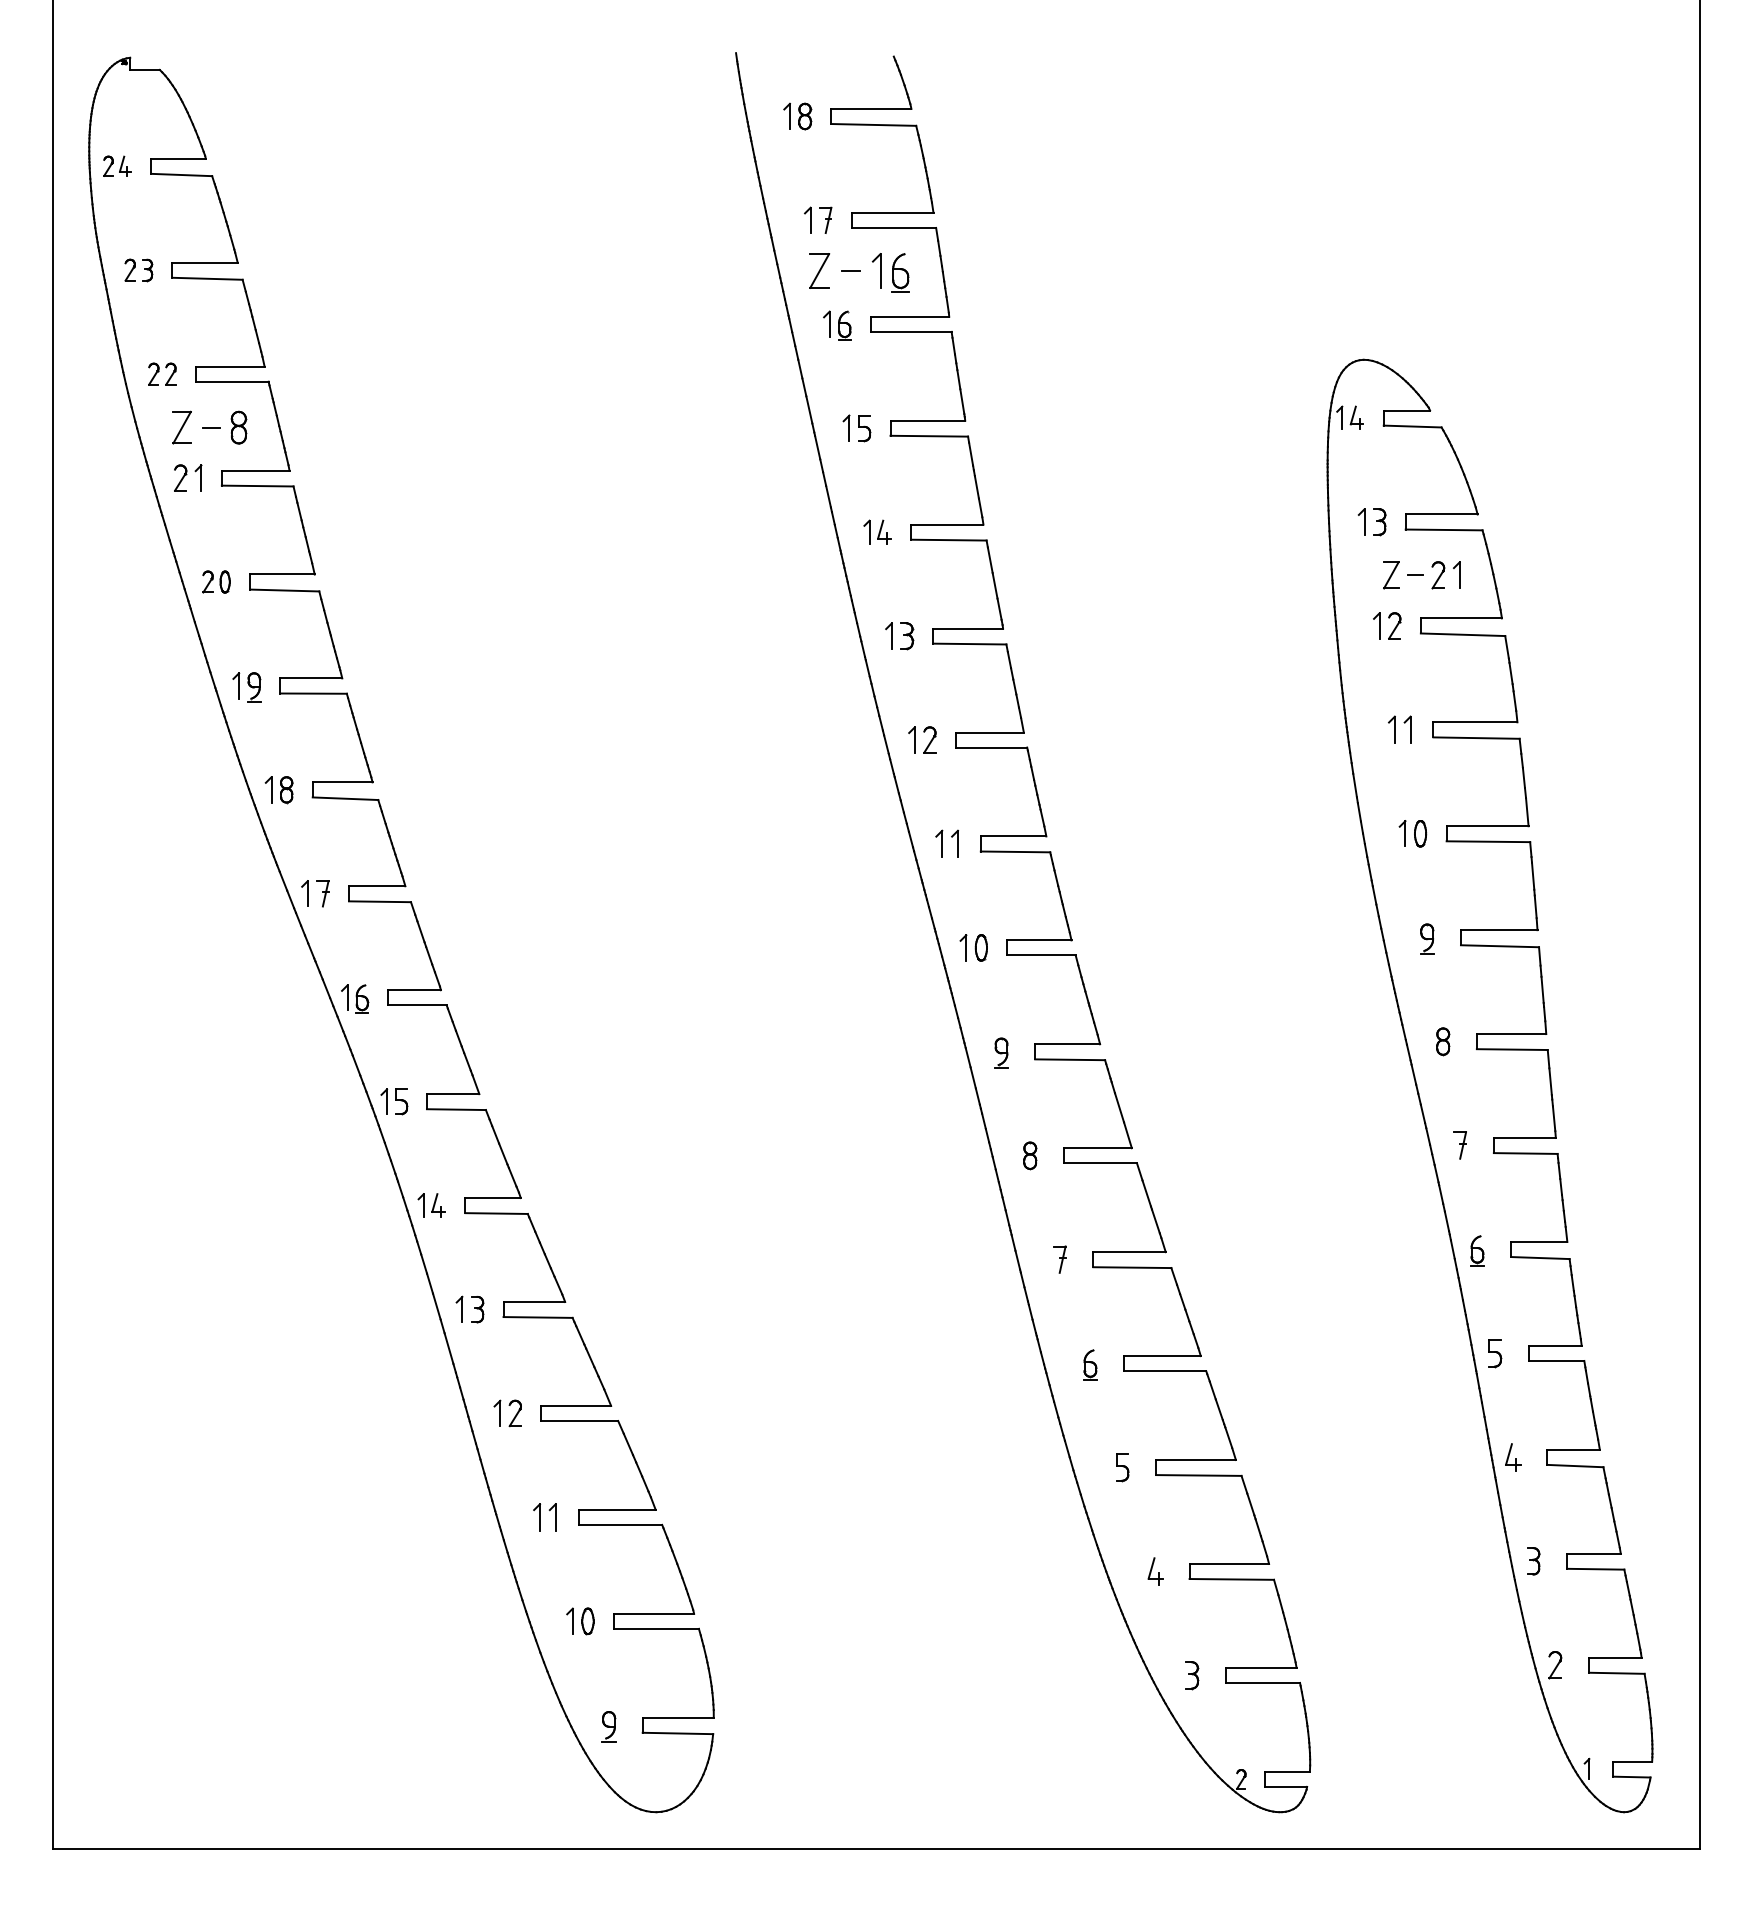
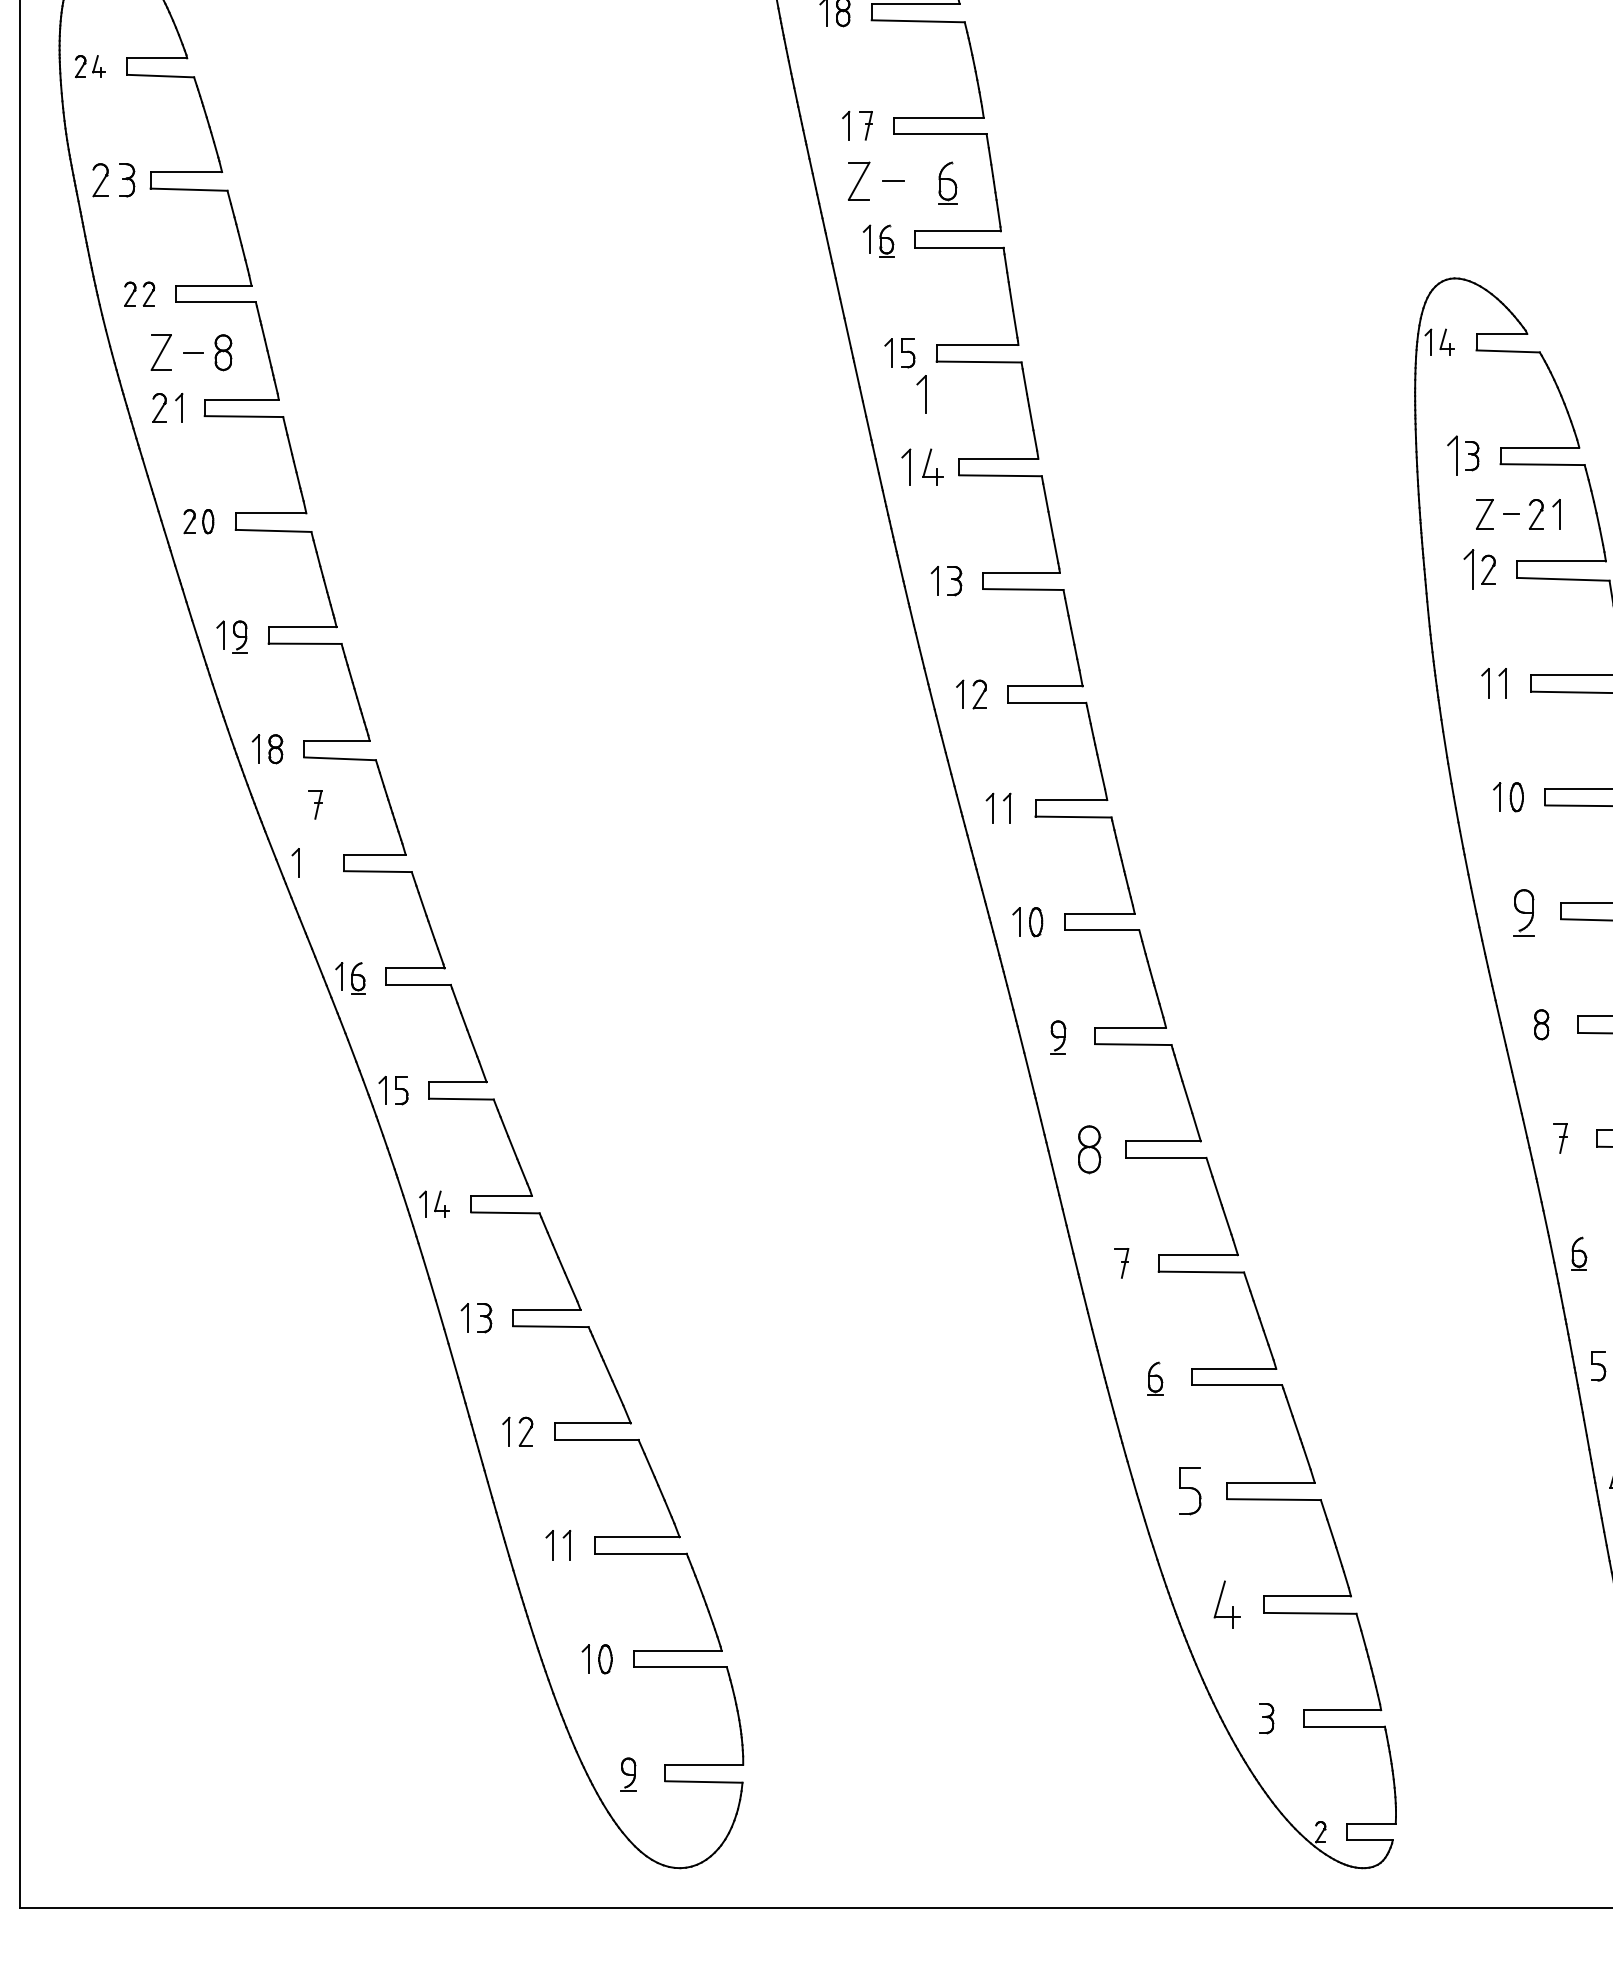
part: (138, 270) -> (113, 180), size x1.4
part: (876, 270) -> (921, 394), moved
part: (1361, 521) -> (1452, 455), size x1.4
part: (877, 531) -> (922, 466), size x1.4
part: (1376, 625) -> (1468, 569), size x1.4
part: (322, 893) -> (314, 804), moved
part: (1427, 938) -> (1524, 911), size x1.4
part: (1030, 1155) -> (1089, 1149), size x1.6
part: (1122, 1467) -> (1190, 1490), size x1.6
part: (1155, 1571) -> (1226, 1604), size x1.6

